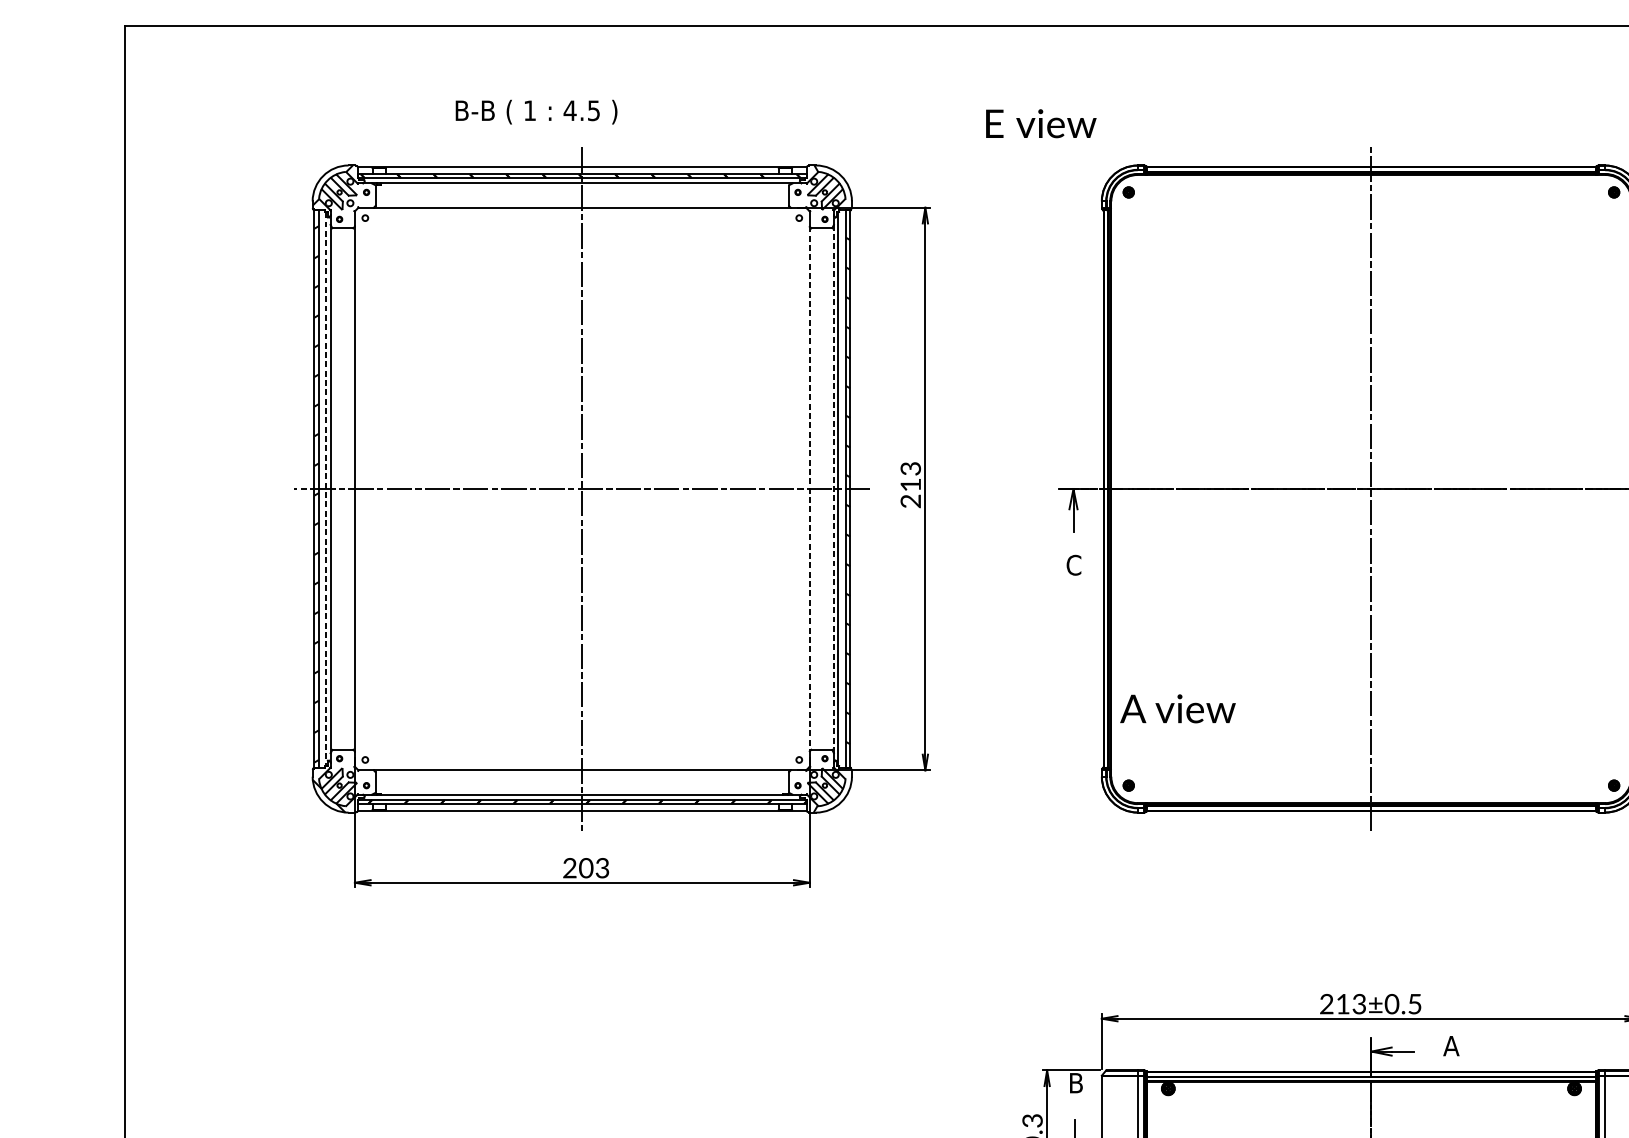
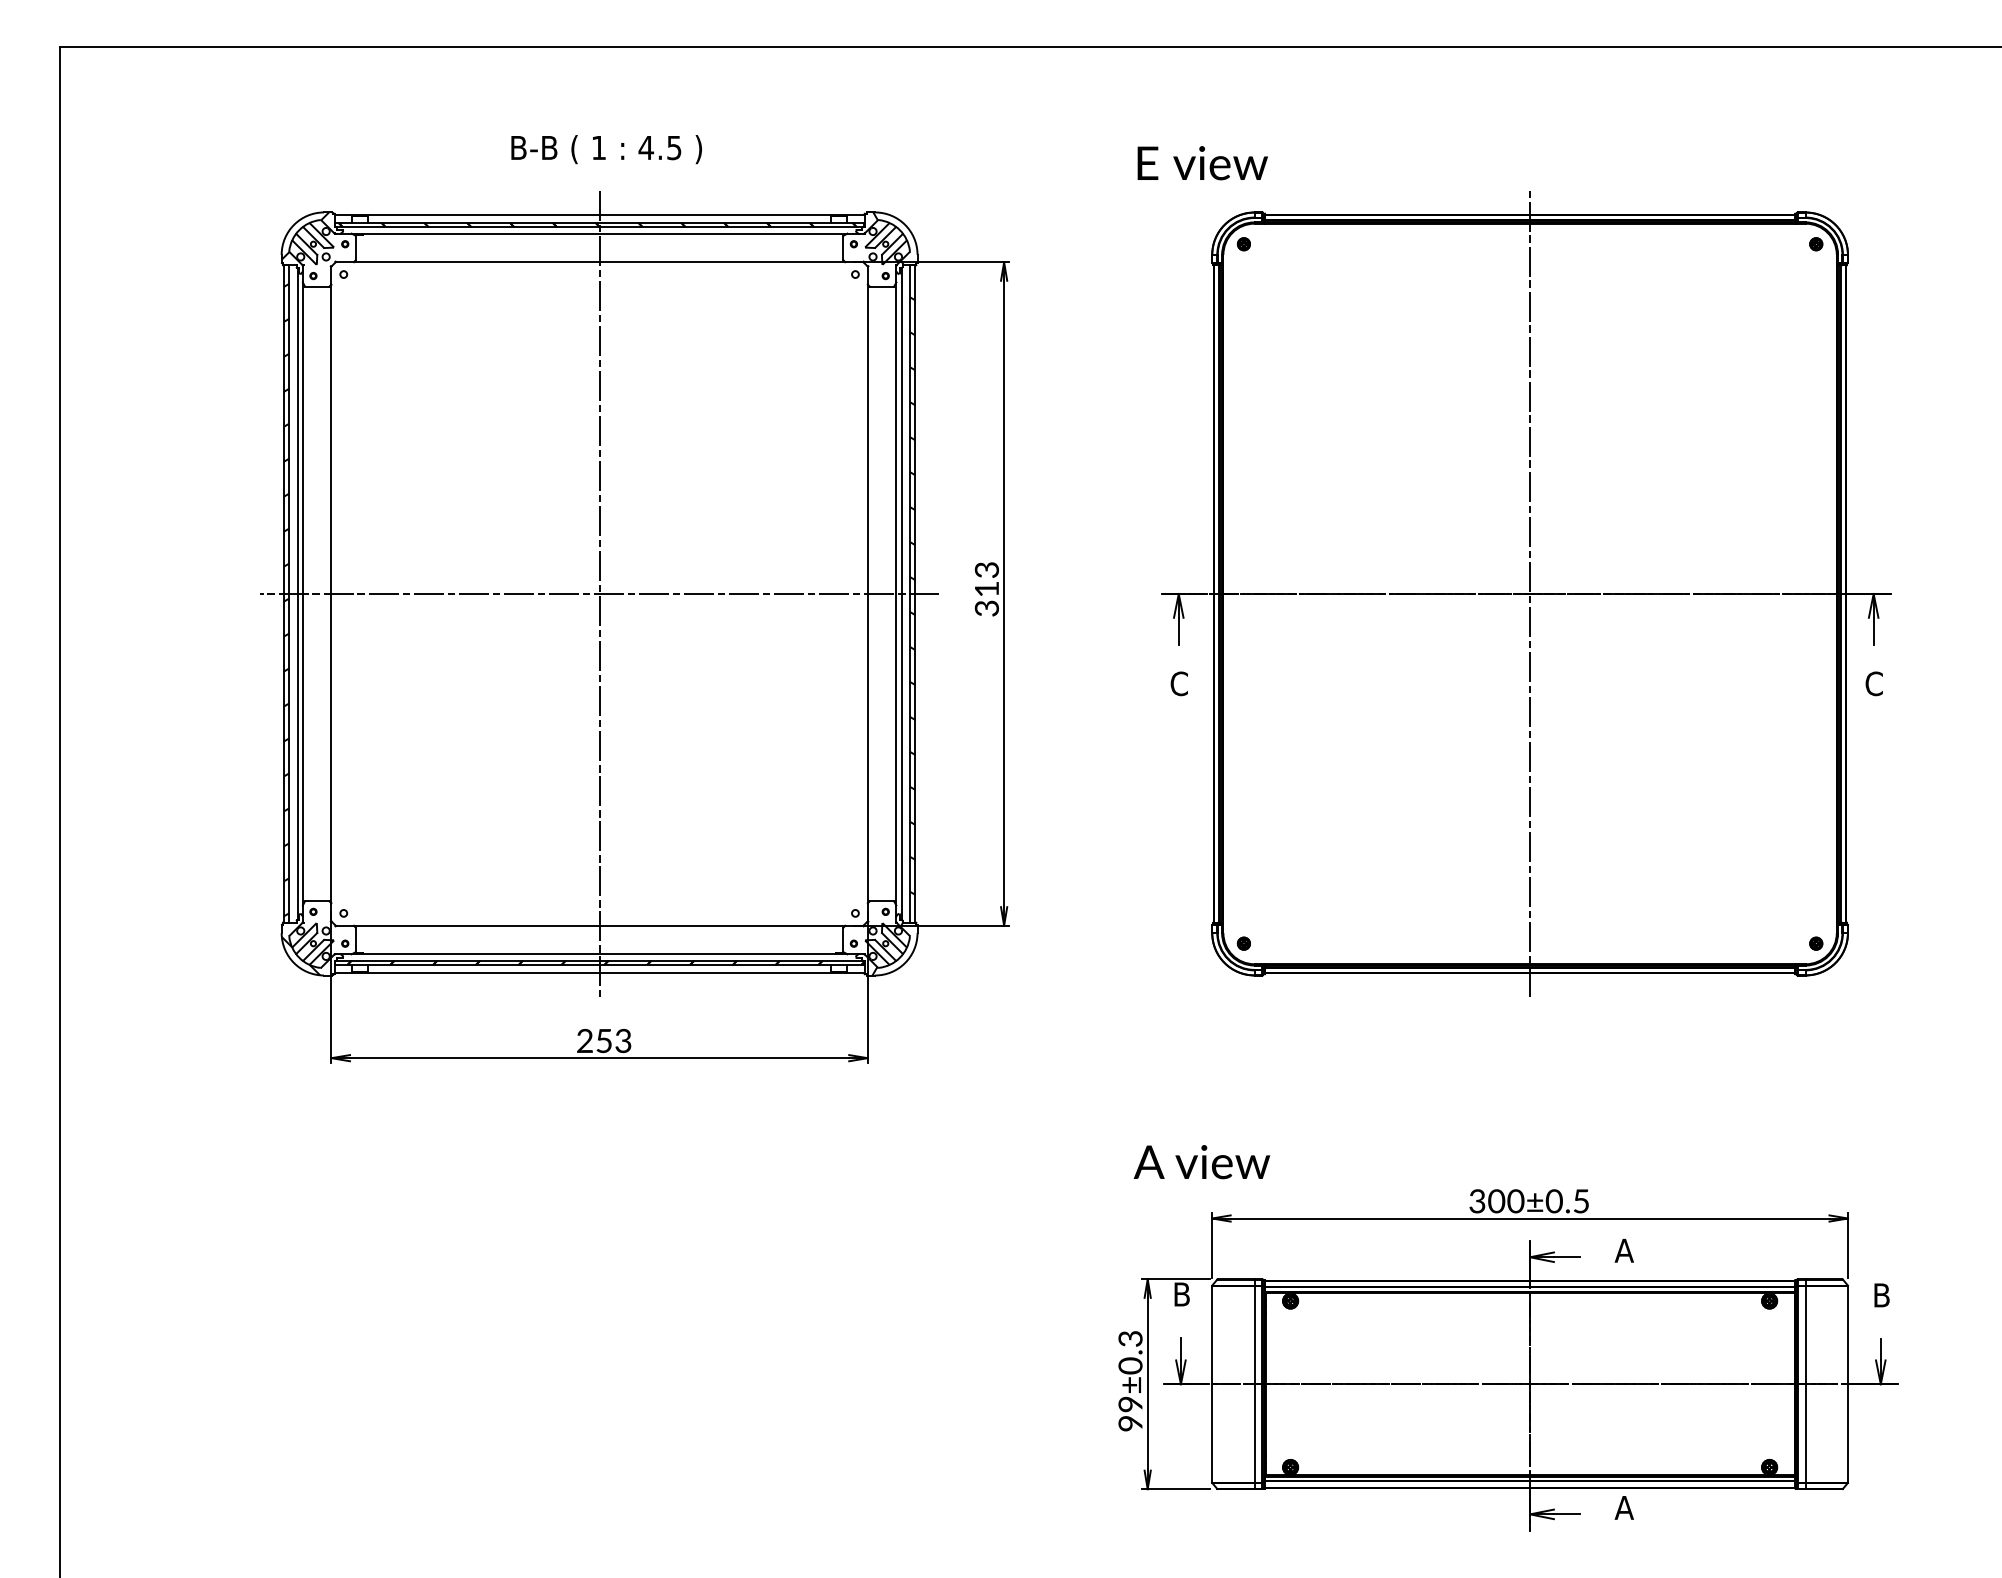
text: (536, 112) -> (606, 149), moved
text: (1041, 123) -> (1202, 163), moved
line: (809, 488) -> (867, 593), dashed -> solid
line: (834, 488) -> (896, 593), dashed -> solid
line: (326, 489) -> (297, 594), dashed -> solid
text: (912, 501) -> (988, 608), 213 -> 313
text: (1177, 709) -> (1201, 1162), moved
text: (585, 867) -> (603, 1040), 203 -> 253
text: (1342, 1004) -> (1496, 1201), 213±0.5 -> 300±0.5

